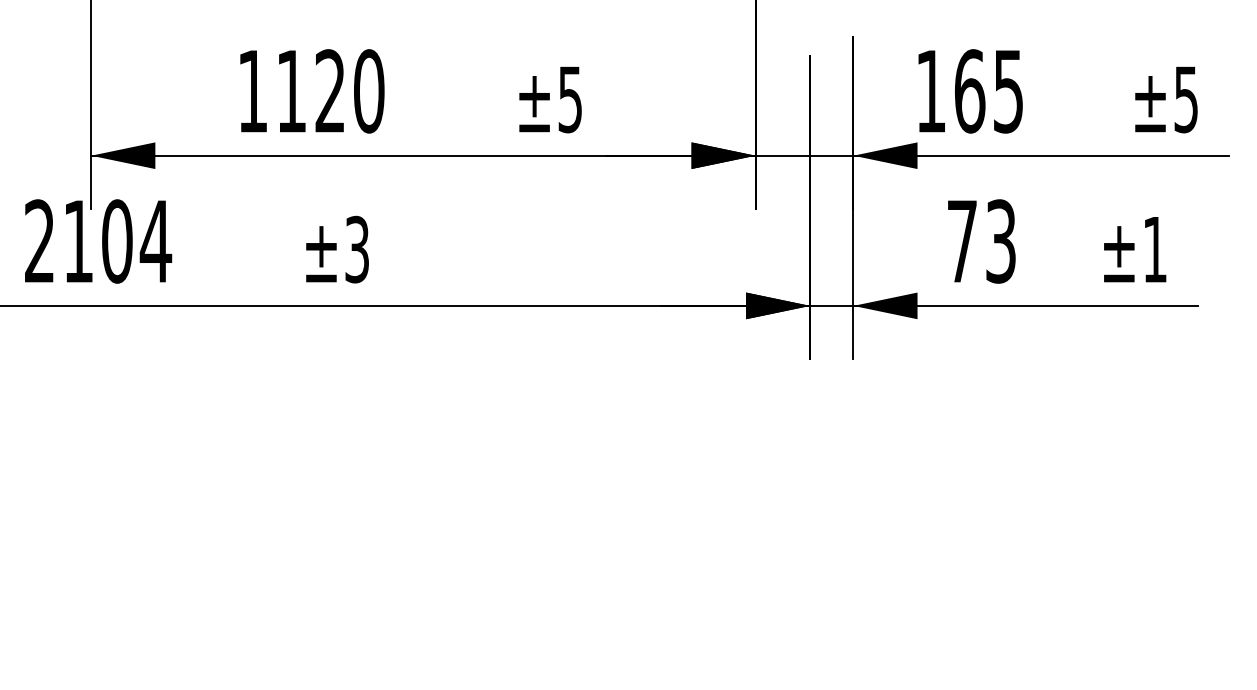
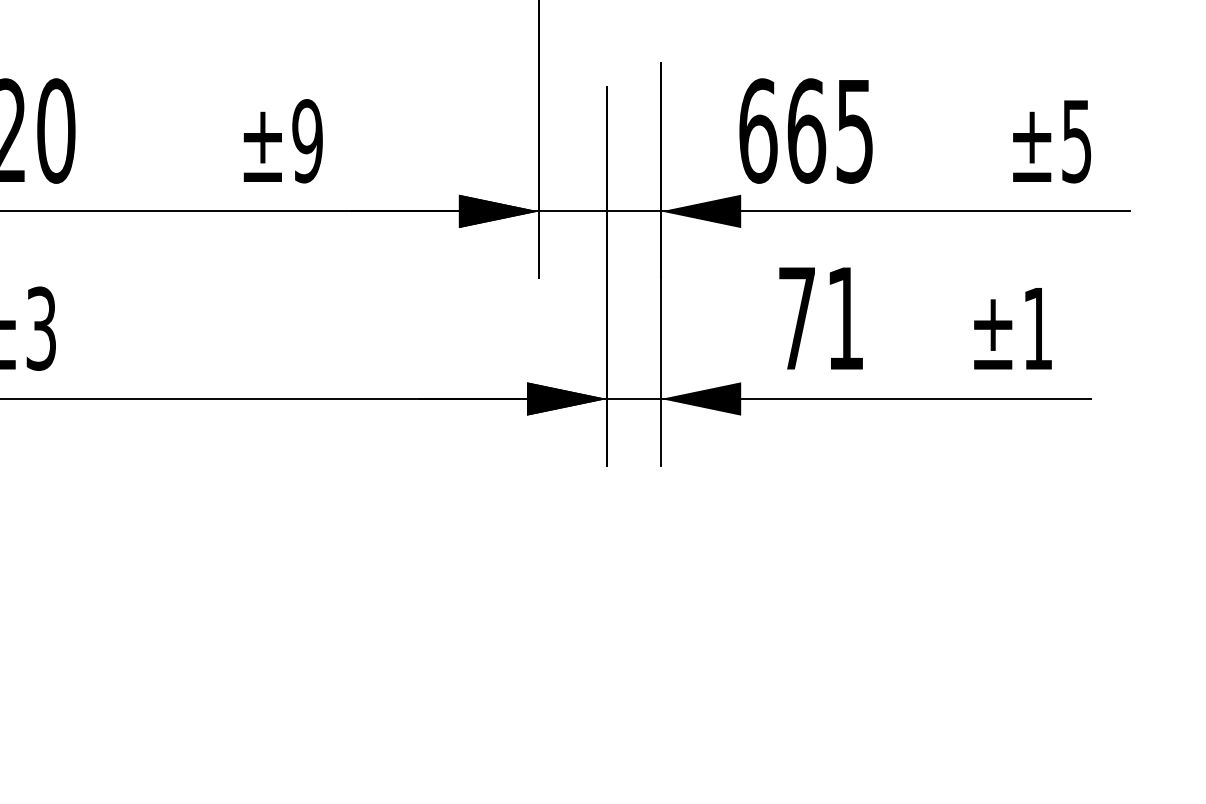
text: (931, 91) -> (758, 131), 165 -> 665
text: (570, 99) -> (307, 141), ±5 -> ±9
text: (1000, 241) -> (844, 318), 73 -> 71

